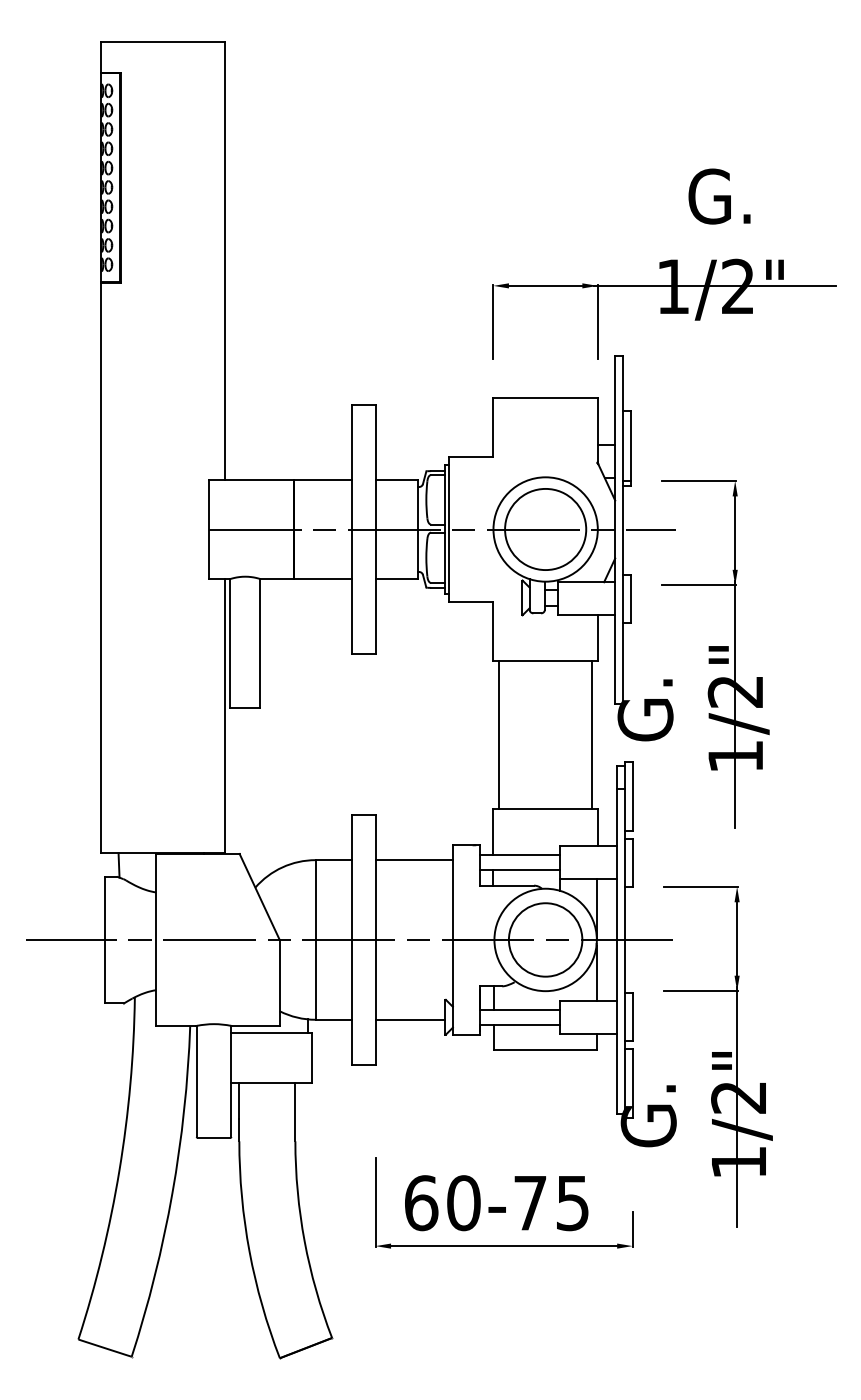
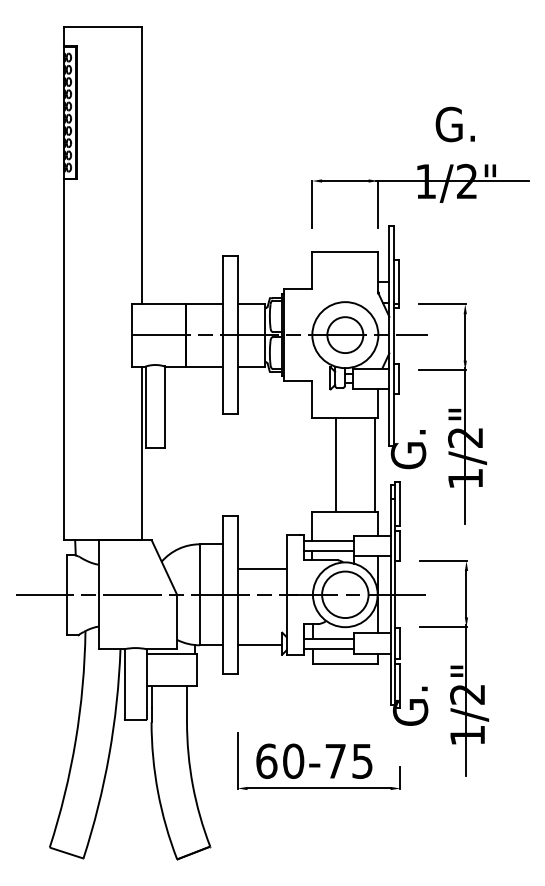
circle: (545, 528) -> (345, 334), size x0.7
line: (500, 733) -> (336, 464), moved
line: (413, 860) -> (261, 569), moved

